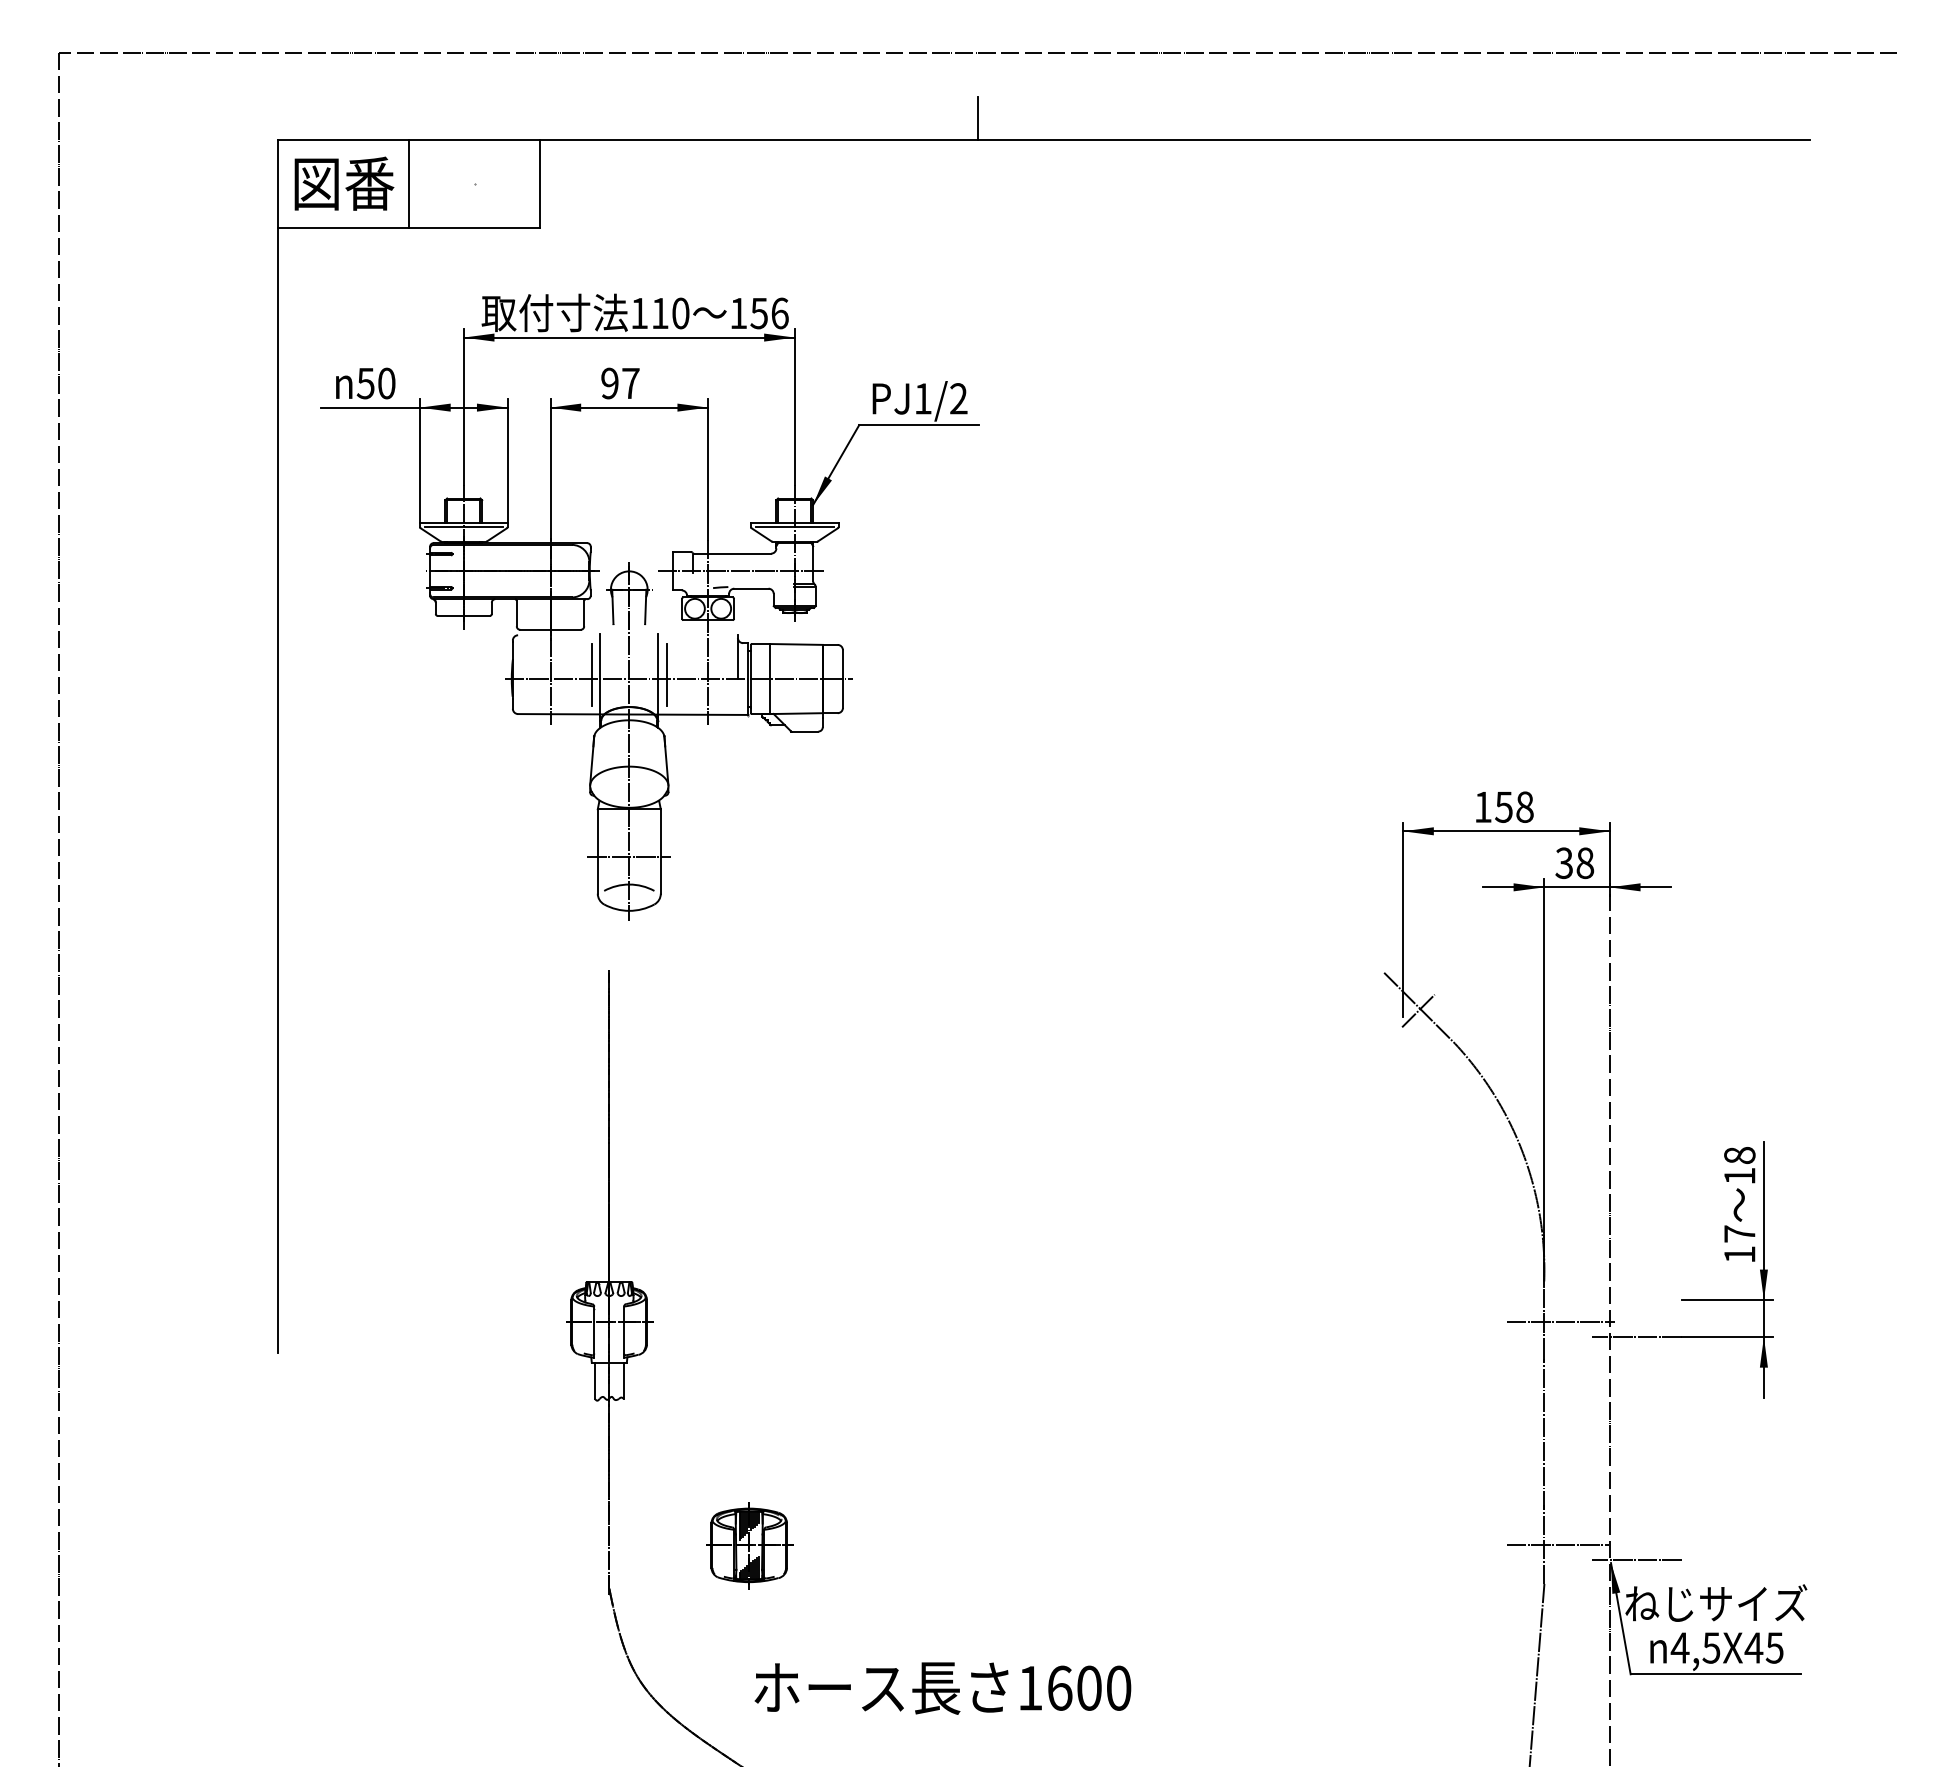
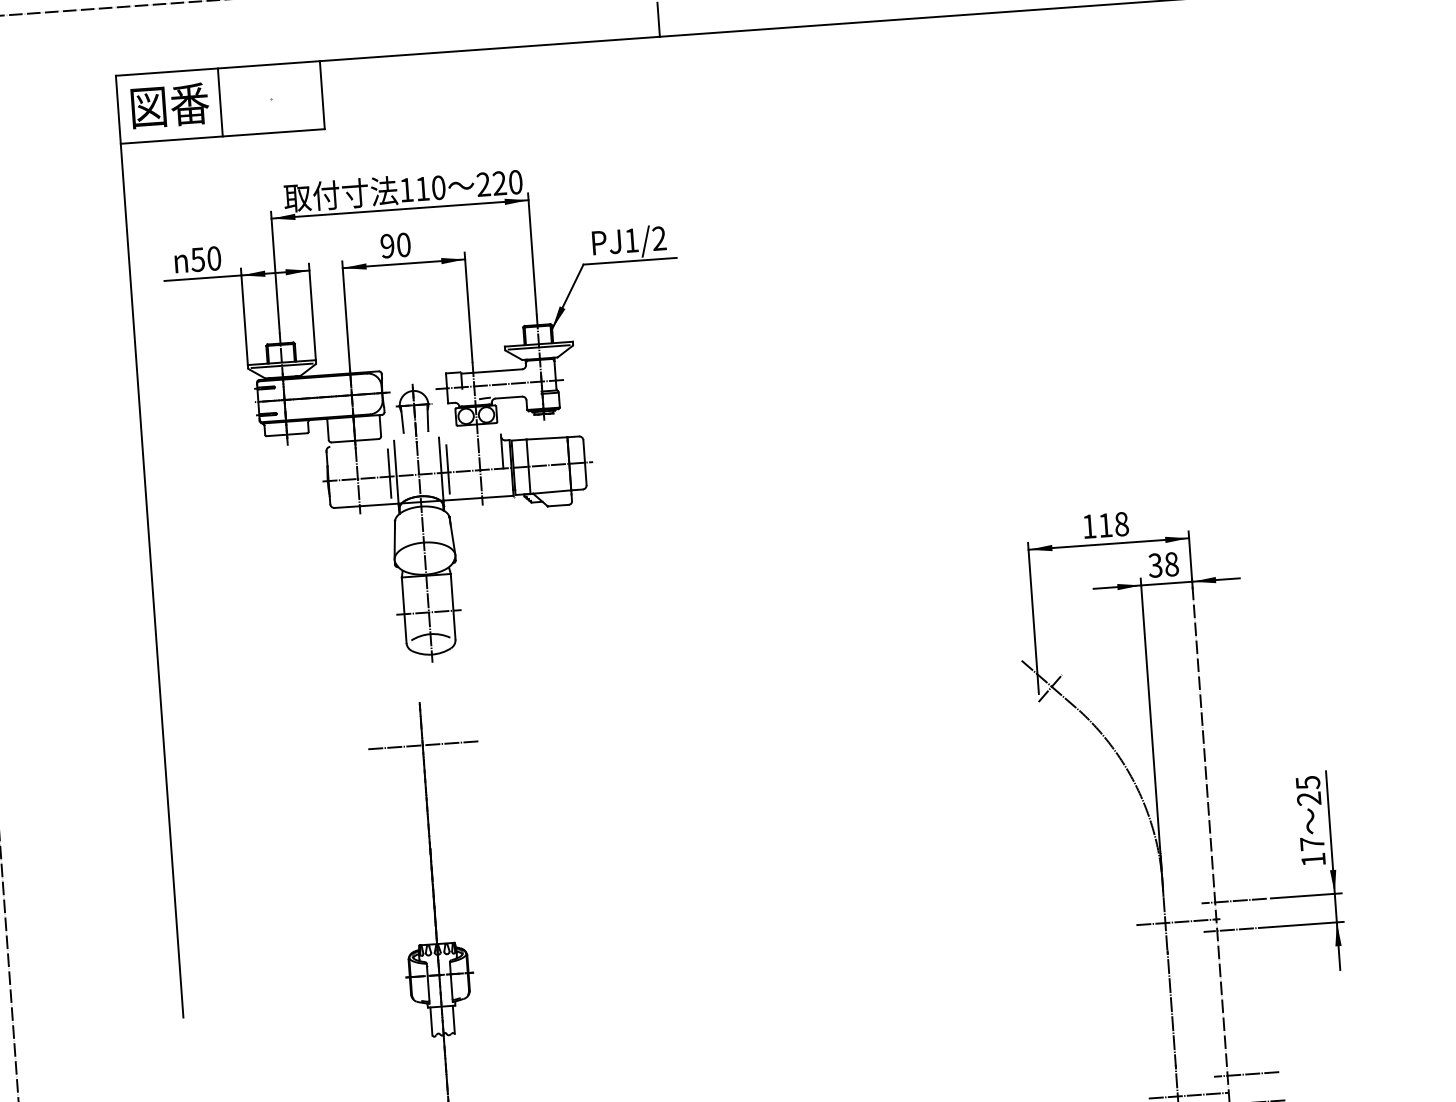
text: (759, 313) -> (499, 183), 156 -> 220
text: (630, 383) -> (403, 244), 97 -> 90
text: (1503, 807) -> (1105, 525), 158 -> 118
line: (608, 1026) -> (422, 745), added
text: (1739, 1165) -> (1308, 790), 18 -> 25
line: (1634, 1300) -> (1234, 901), added
line: (1634, 1523) -> (1246, 1074), added

